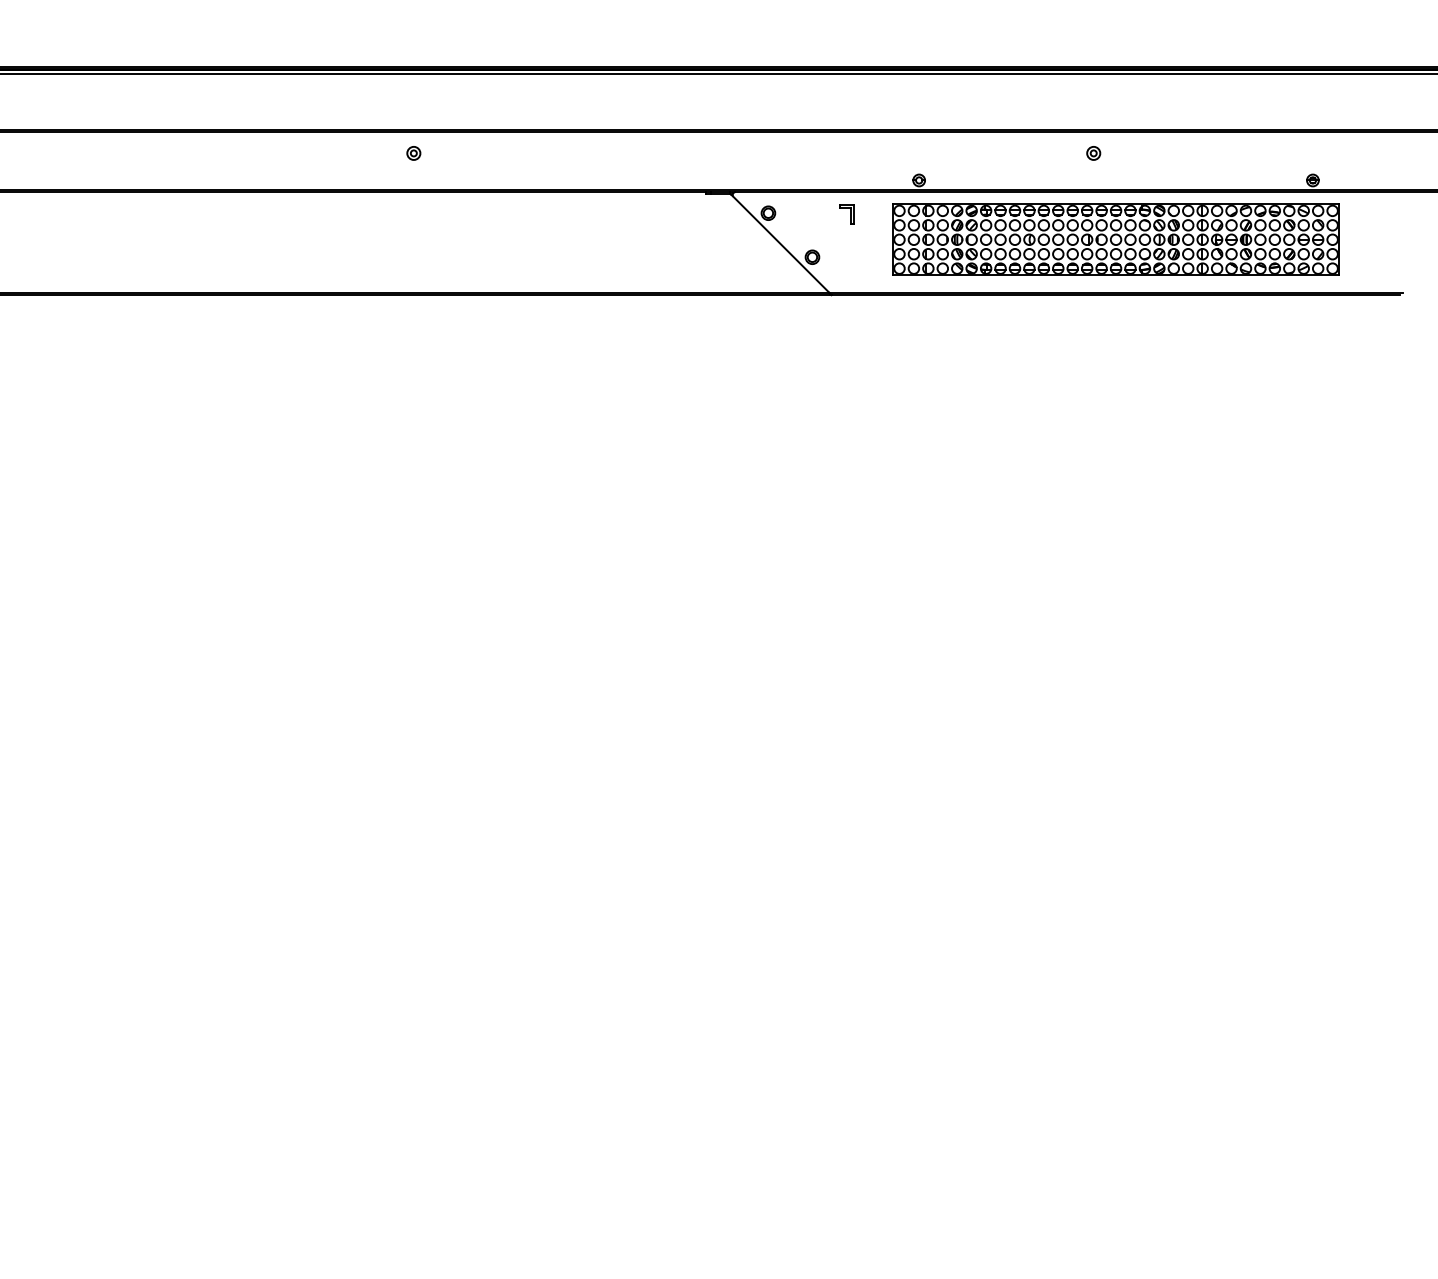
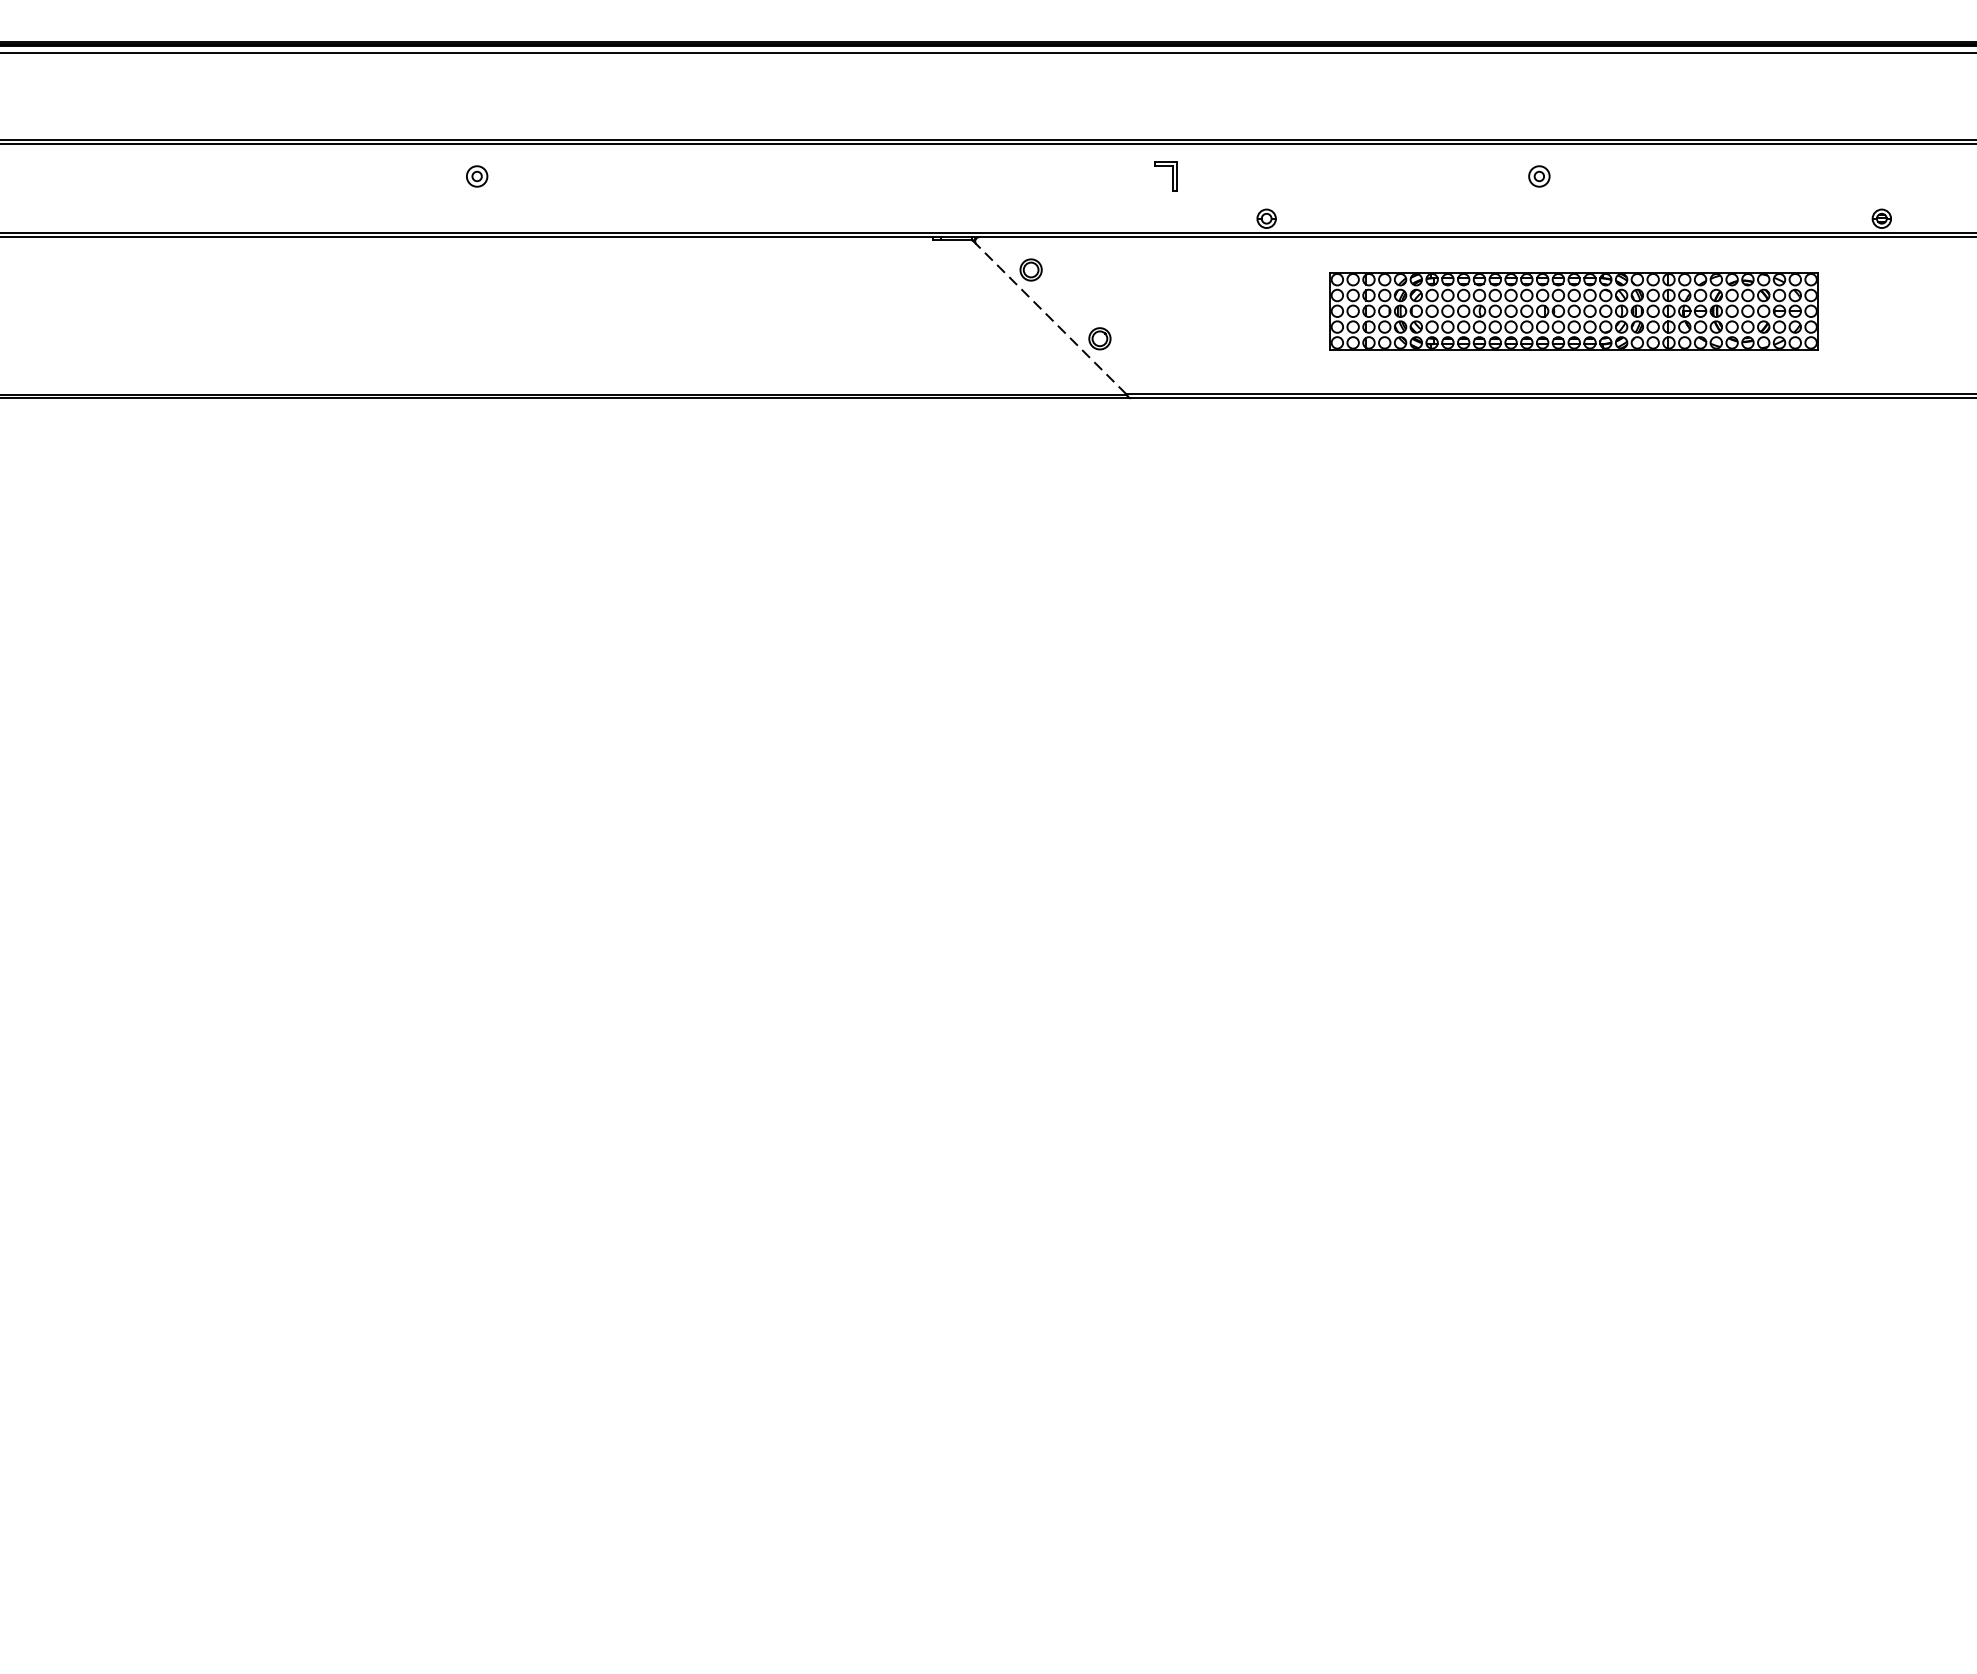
part: (846, 214) -> (1165, 176), moved
part: (1115, 239) -> (1573, 310), size x0.7
line: (780, 243) -> (1049, 317), solid -> dashed

